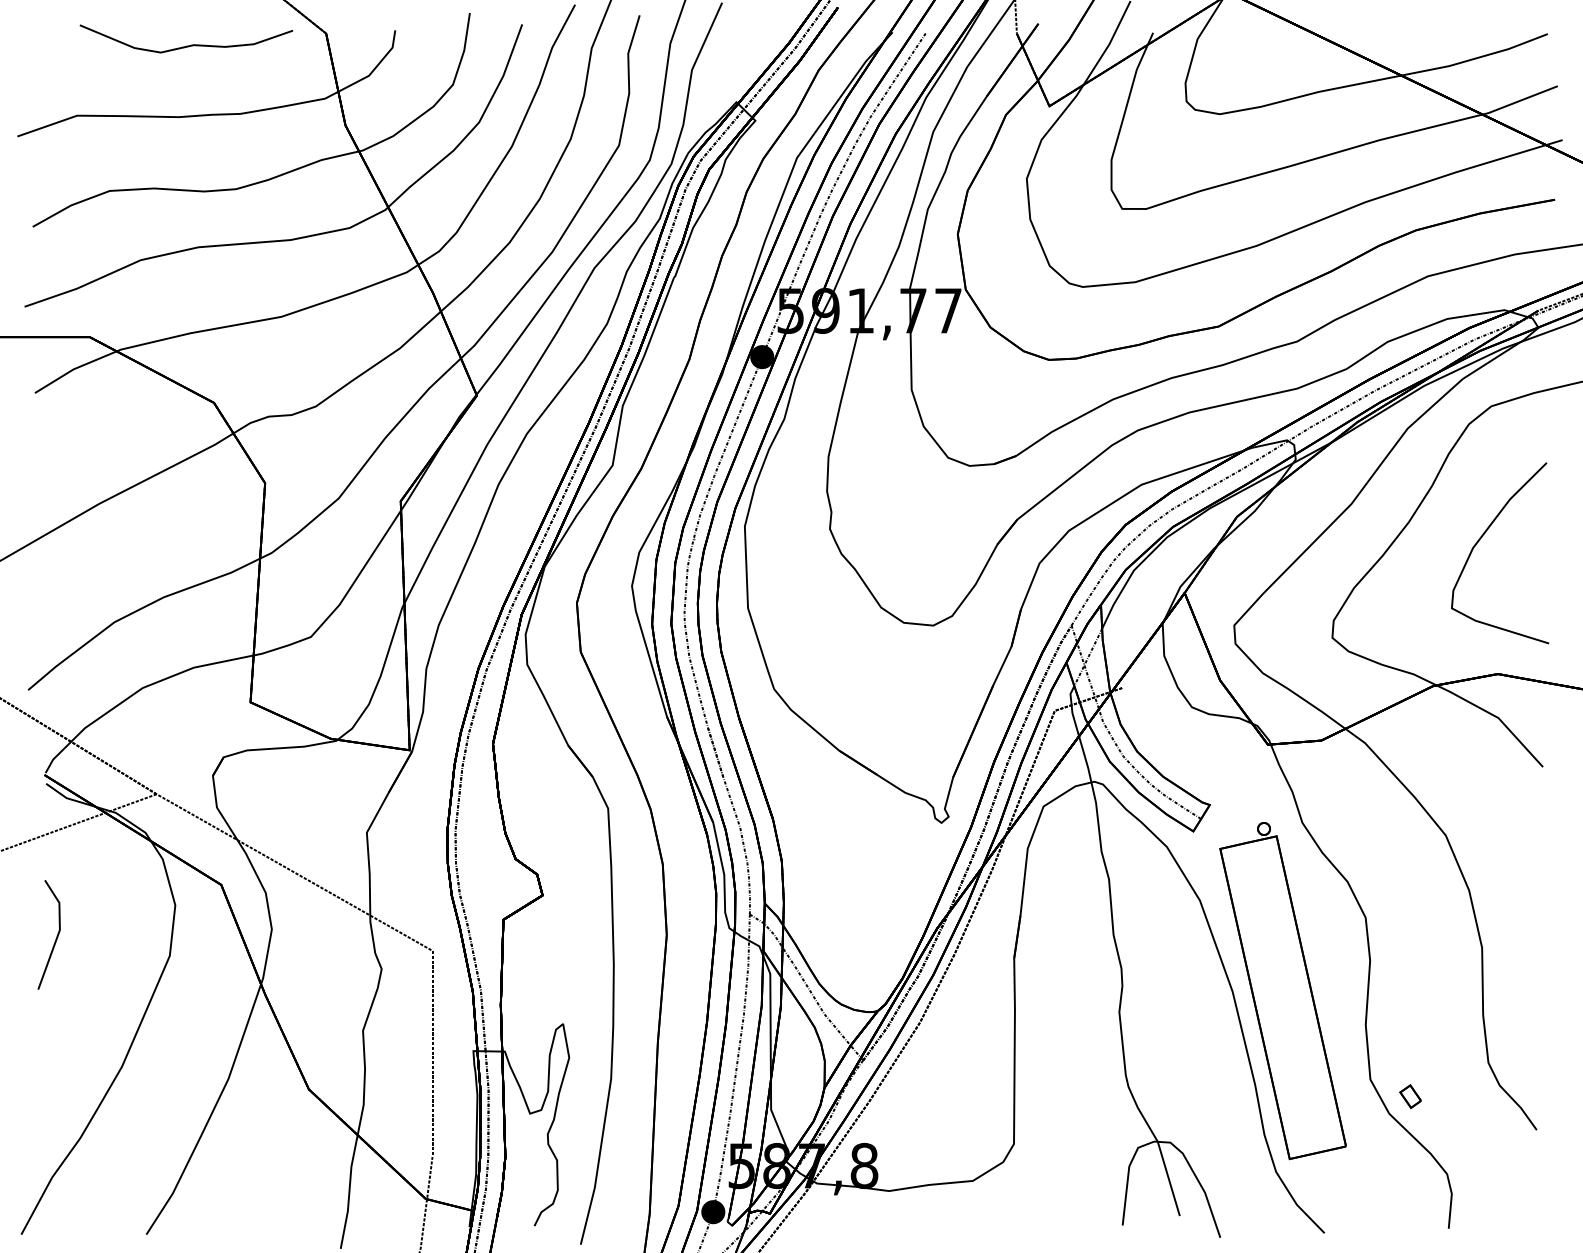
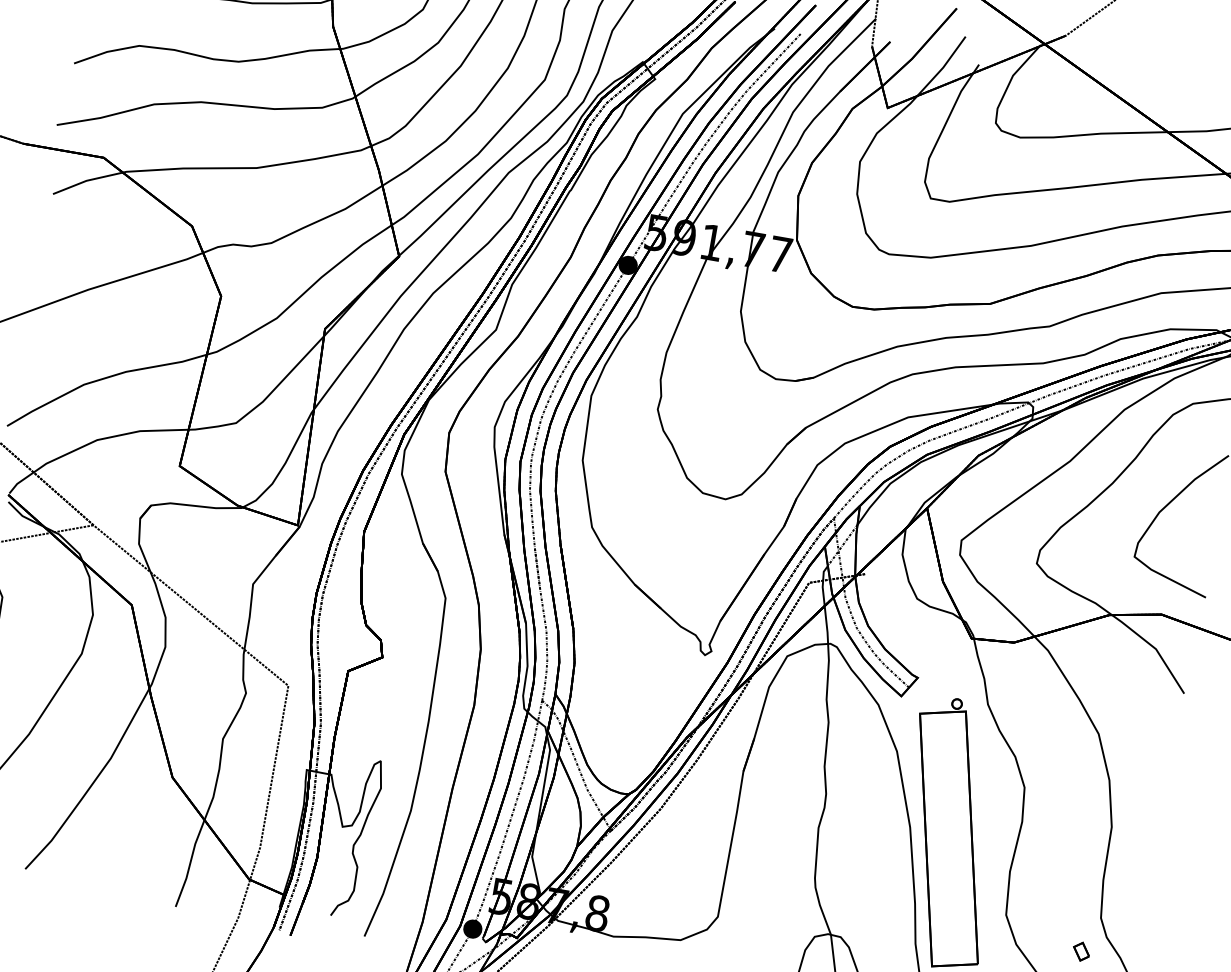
part: (1410, 1096) -> (1081, 951), moved

